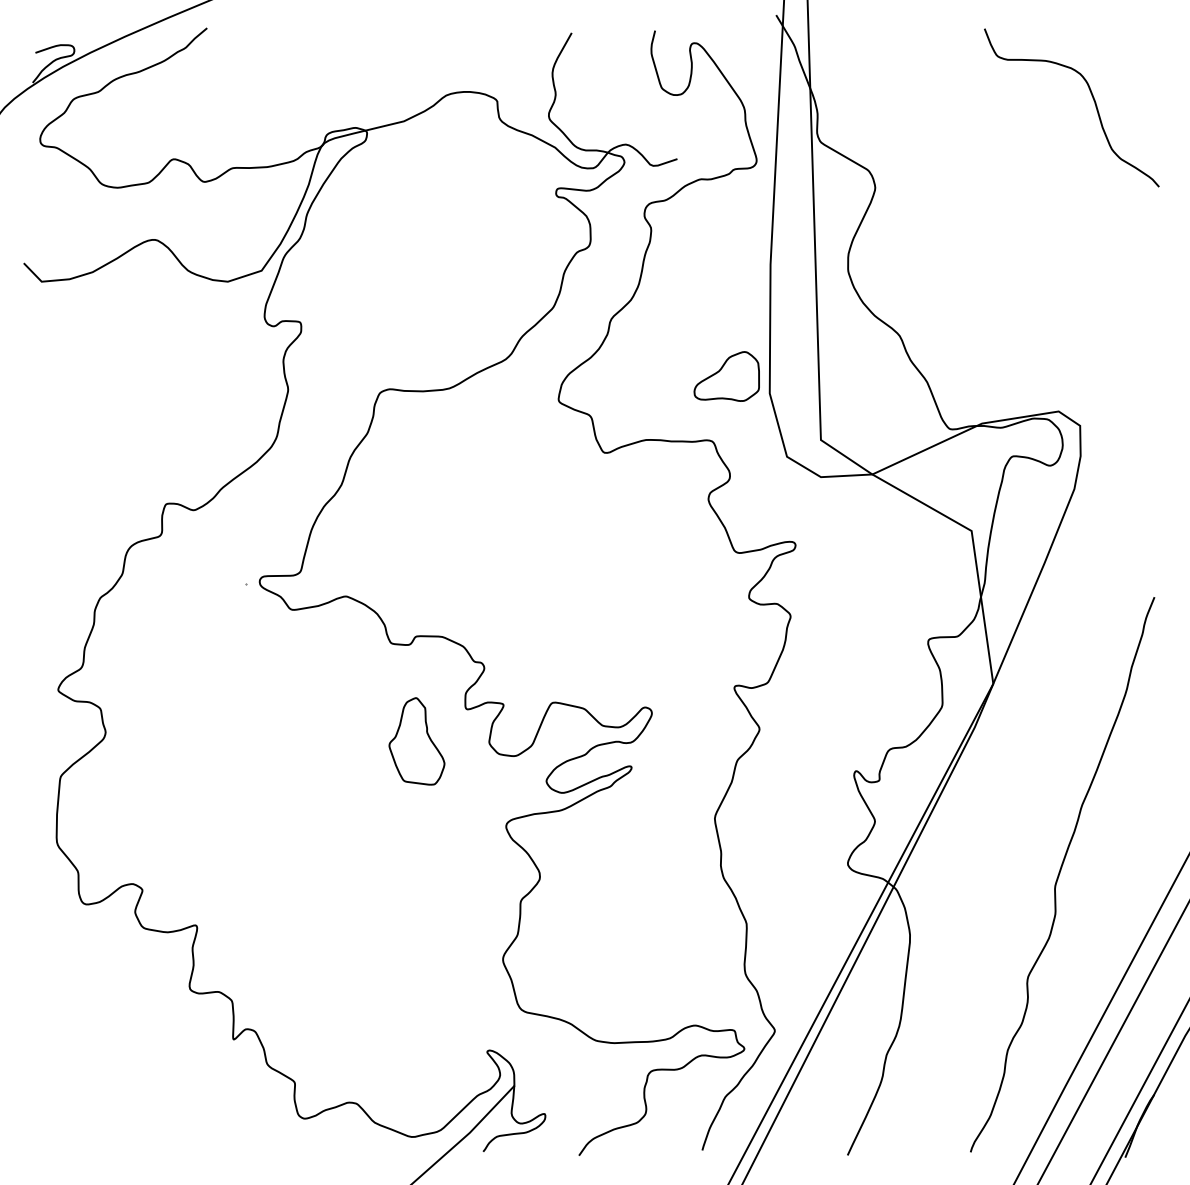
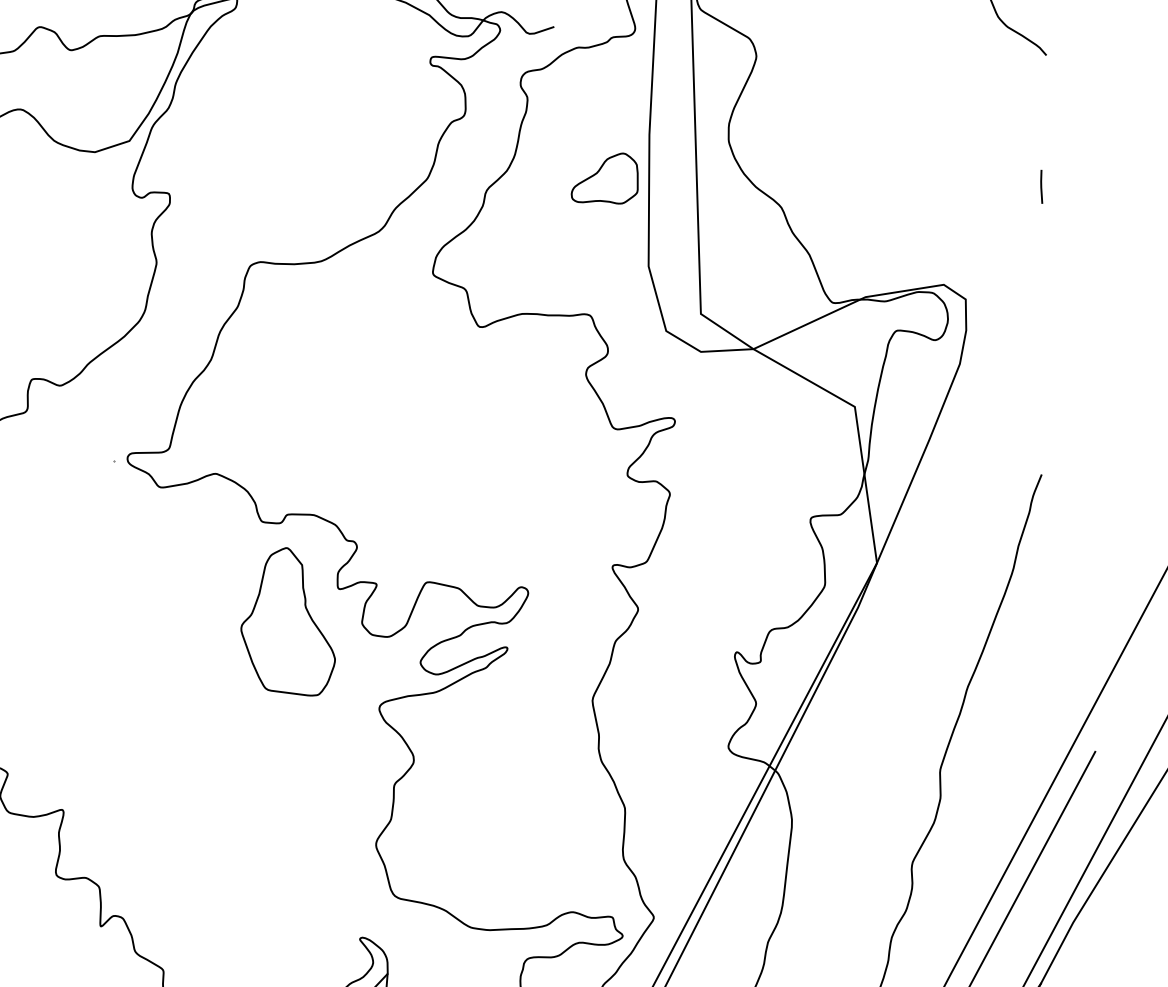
line: (1154, 315) -> (1041, 186), added
part: (726, 376) -> (604, 178), moved
part: (416, 741) -> (287, 621), size x1.67

